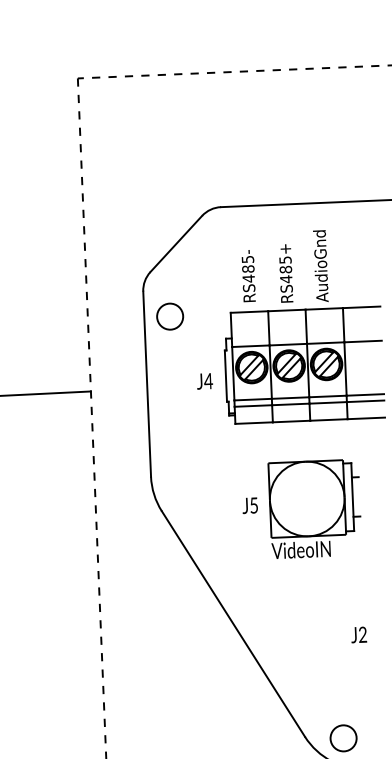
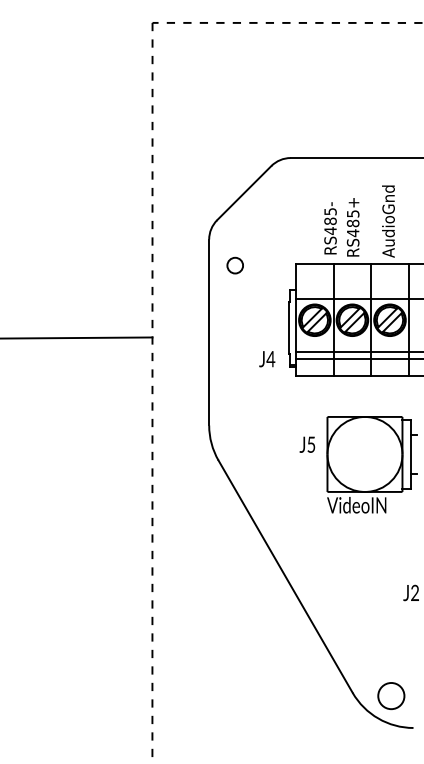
text: (248, 276) -> (330, 228), moved
circle: (170, 316) -> (235, 265), size x0.6
text: (205, 381) -> (267, 359), moved
text: (250, 505) -> (307, 444), moved

